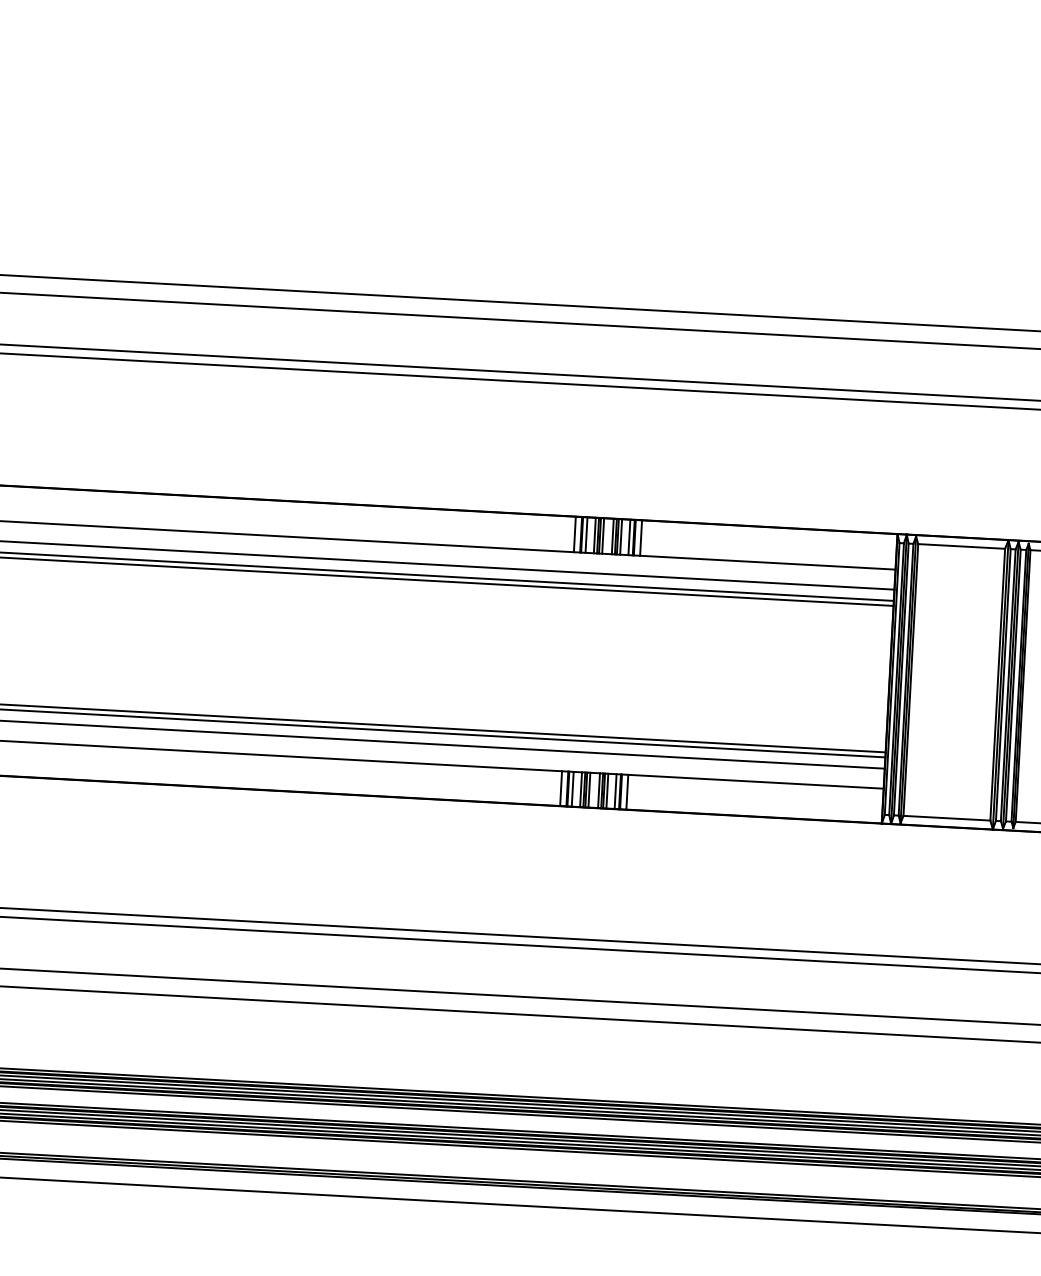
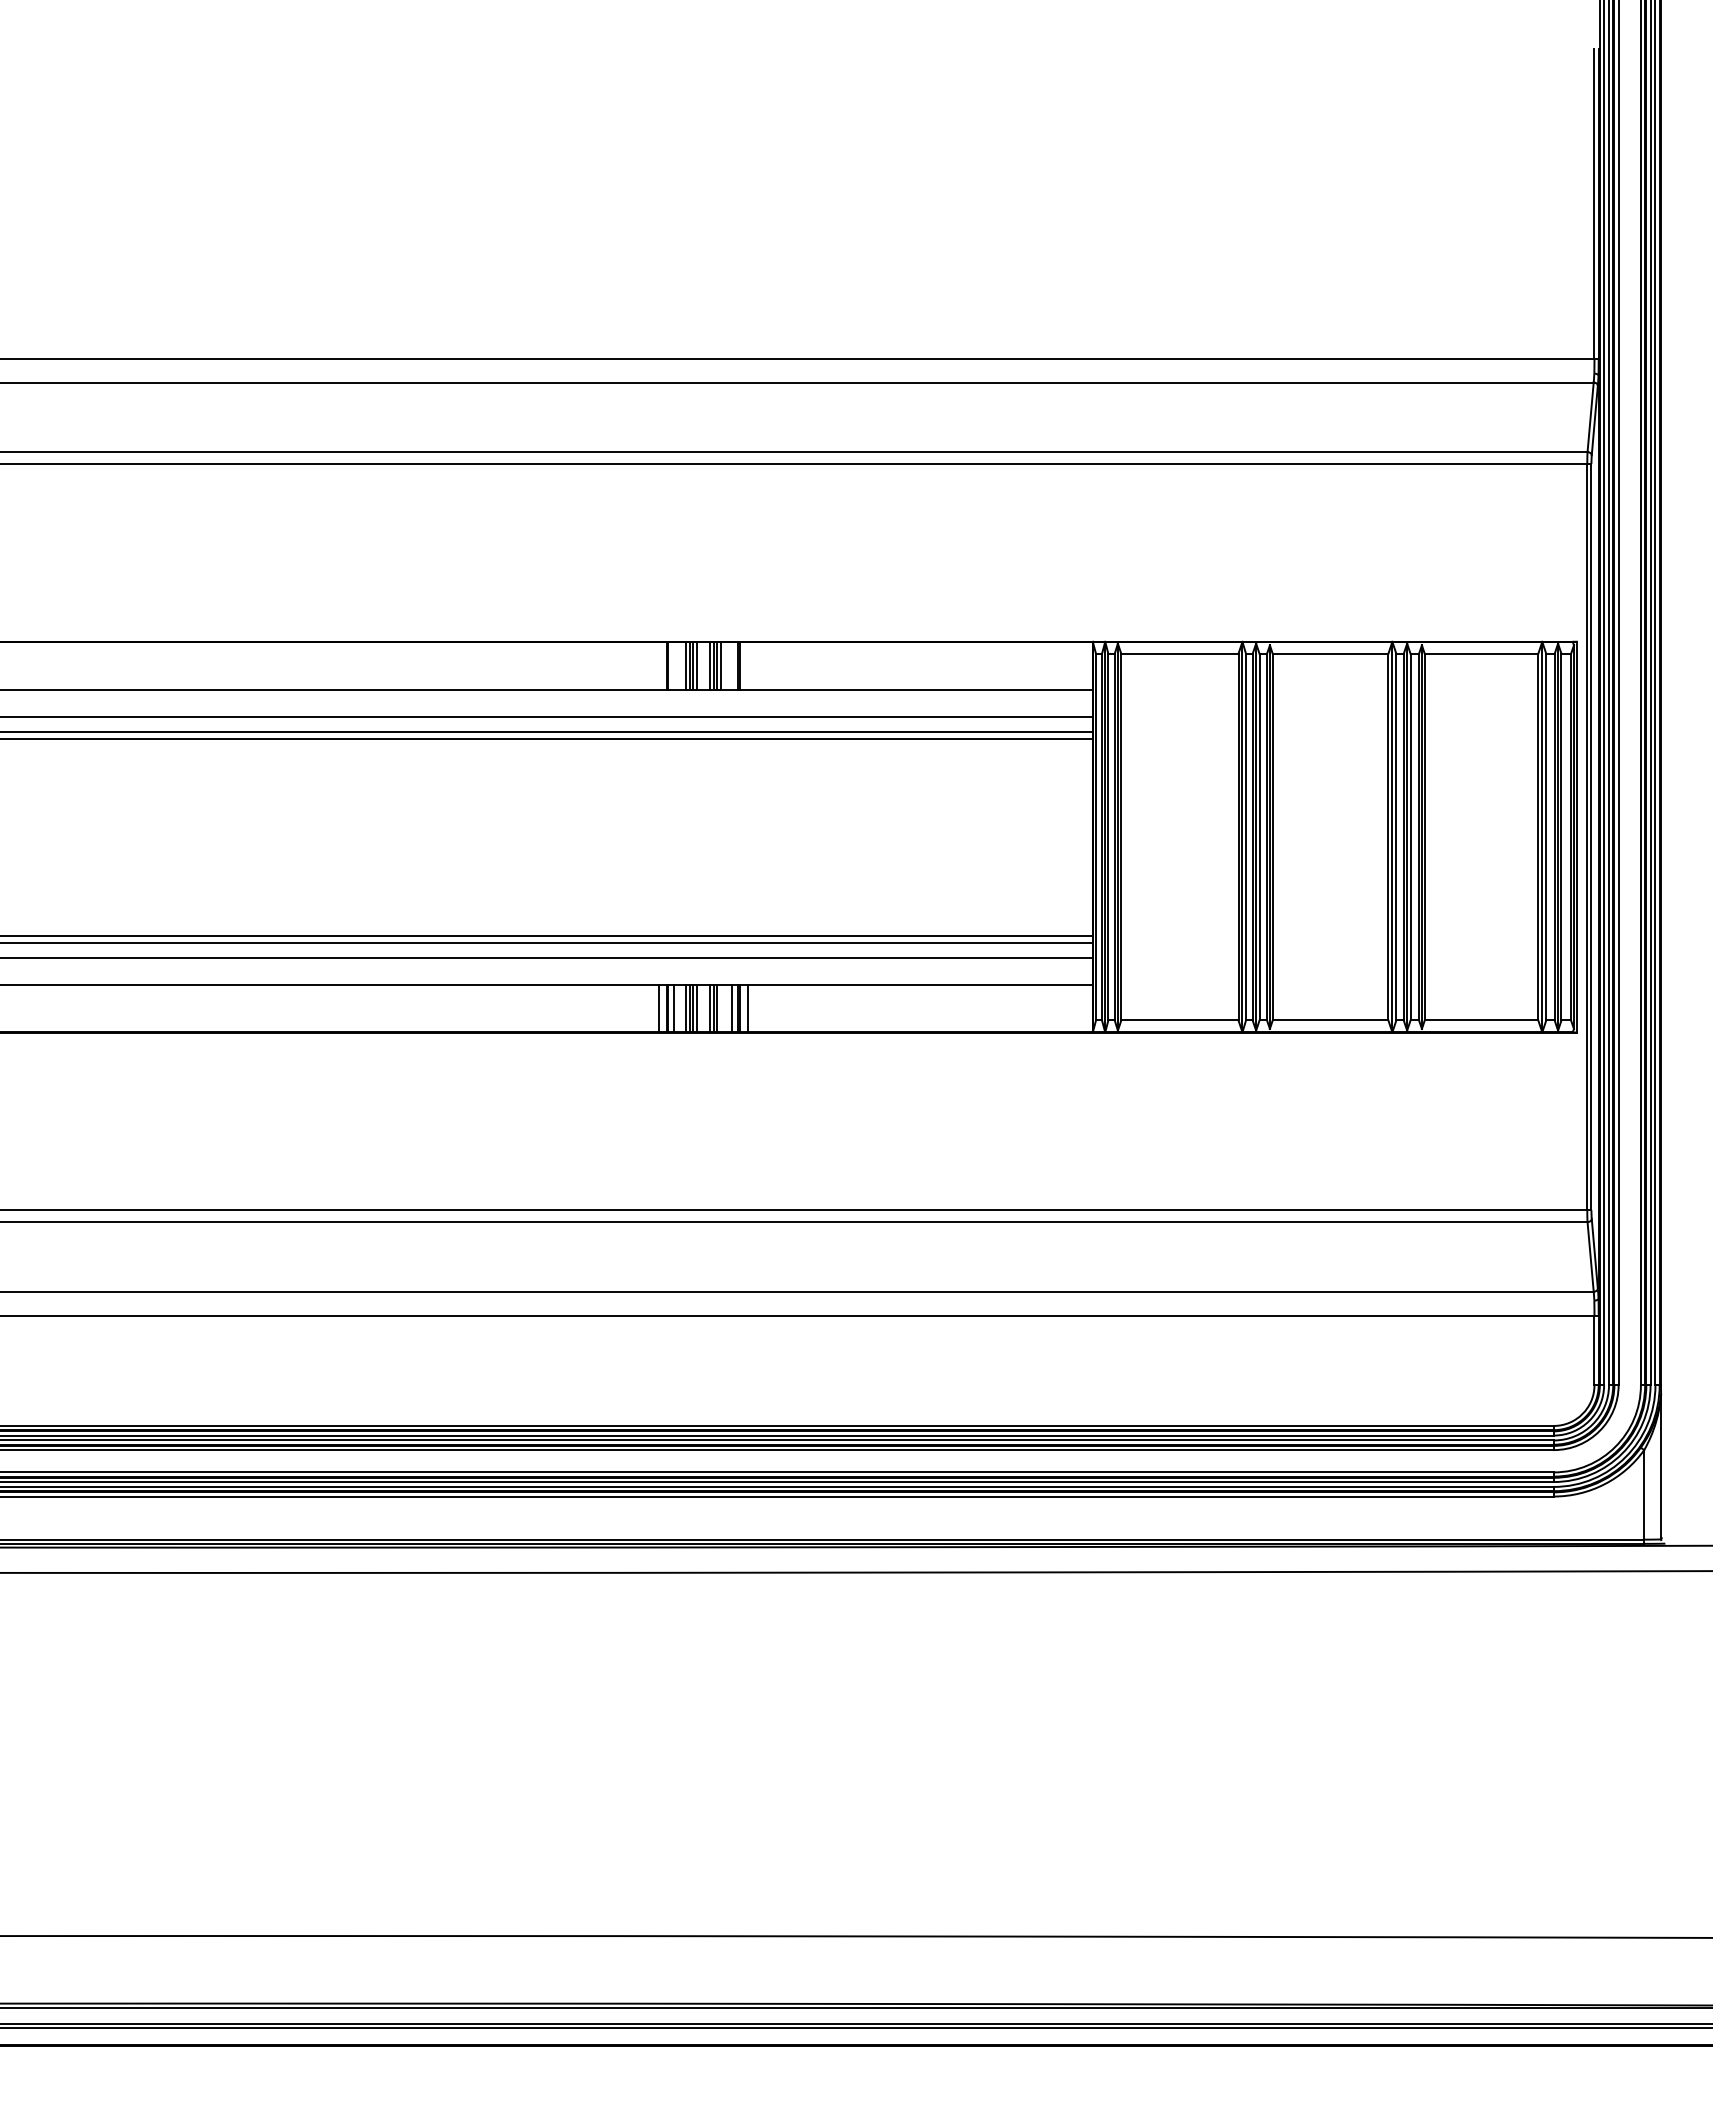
line: (574, 534) -> (658, 665), removed
line: (586, 534) -> (674, 665), removed
line: (629, 537) -> (732, 665), removed
line: (640, 537) -> (747, 665), removed
line: (607, 790) -> (721, 1008), removed

